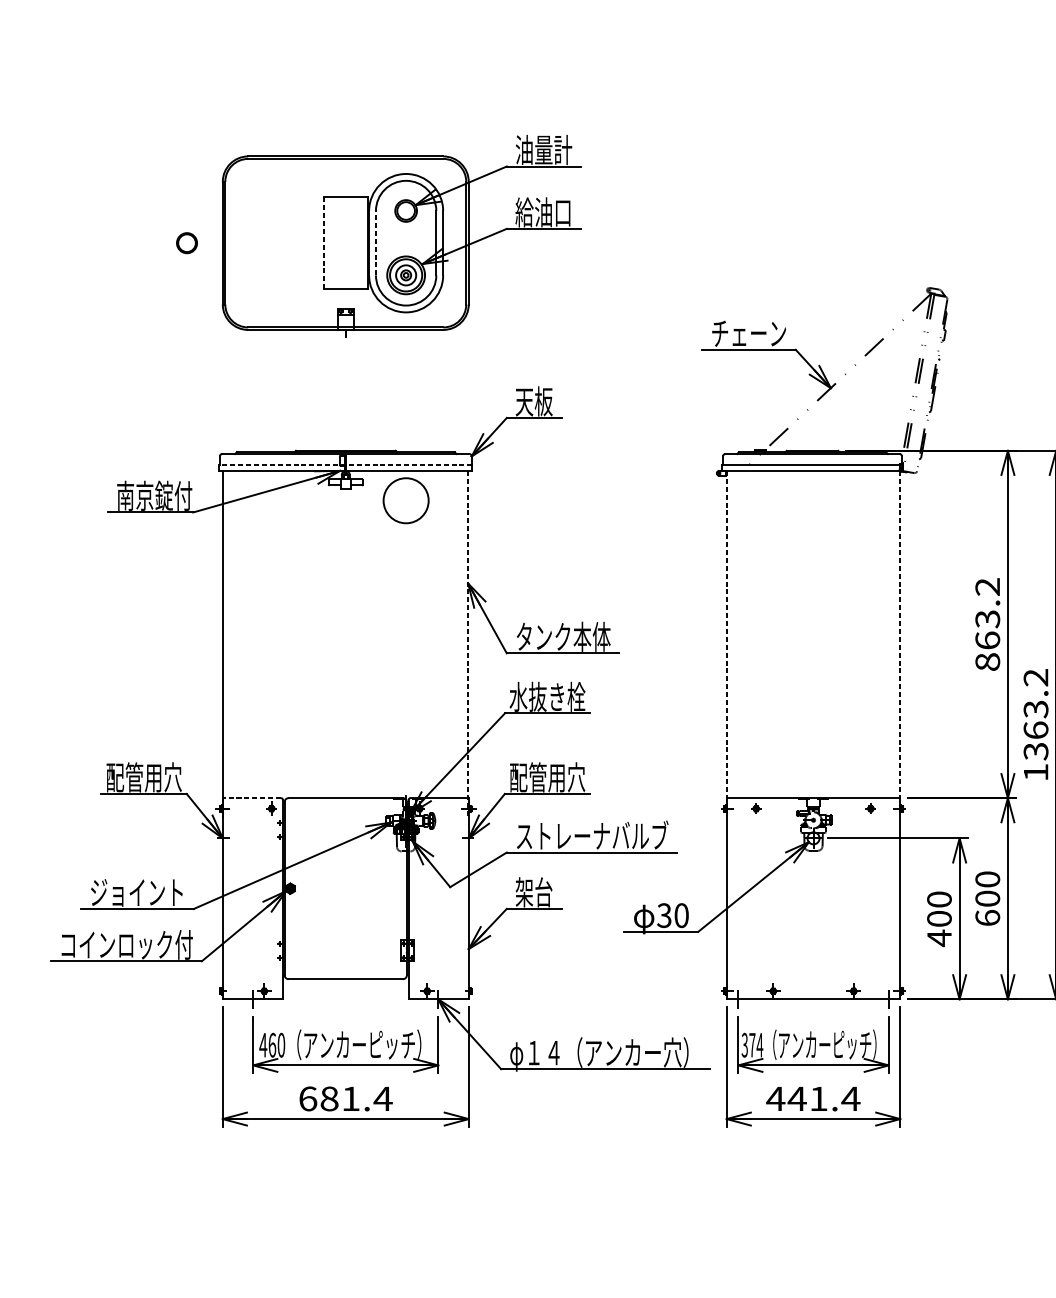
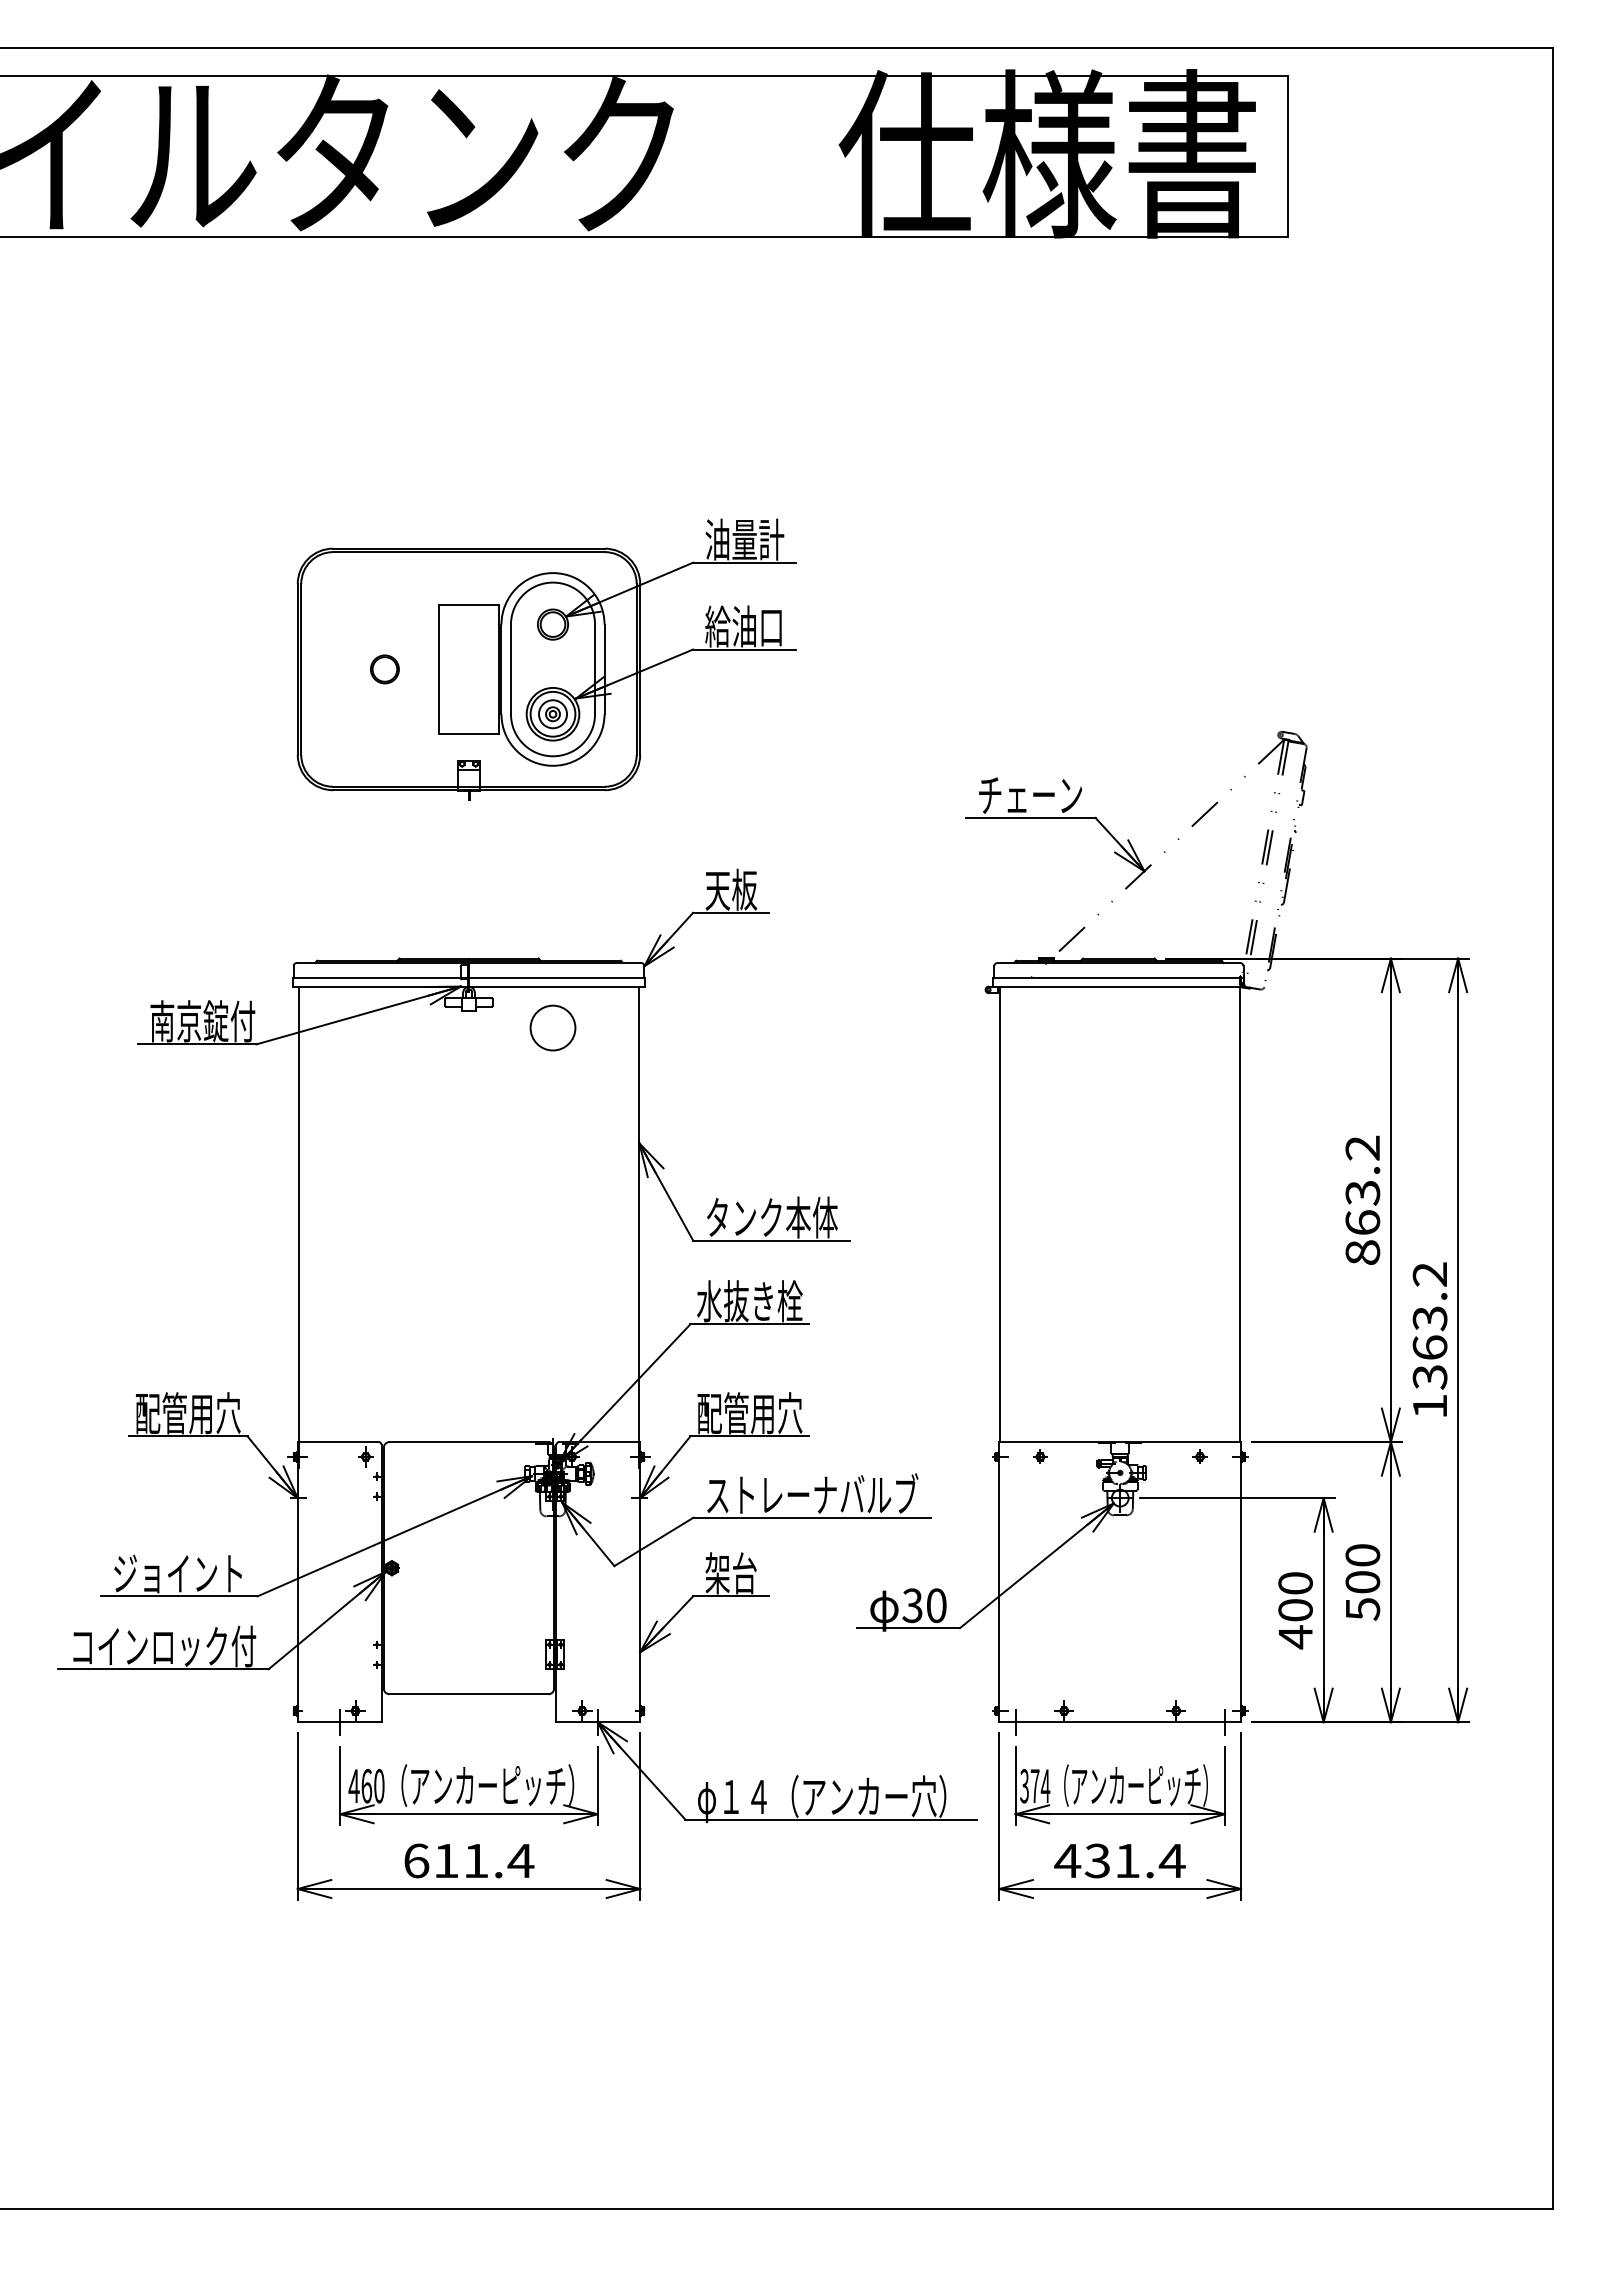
line: (323, 242) -> (438, 668), dashed -> solid
circle: (186, 243) -> (384, 669), moved
line: (375, 243) -> (510, 669), dashed -> solid
line: (345, 465) -> (468, 978), dashed -> solid
circle: (405, 500) -> (552, 1027), size x0.71
line: (727, 634) -> (1000, 1214), dashed -> solid
line: (899, 634) -> (1240, 1214), dashed -> solid
line: (468, 643) -> (639, 1227), dashed -> solid
line: (252, 798) -> (338, 1442), dashed -> solid
text: (987, 917) -> (1362, 1608), 600 -> 500
text: (329, 1098) -> (446, 1860), 681.4 -> 611.4
text: (797, 1098) -> (1097, 1860), 441.4 -> 431.4

